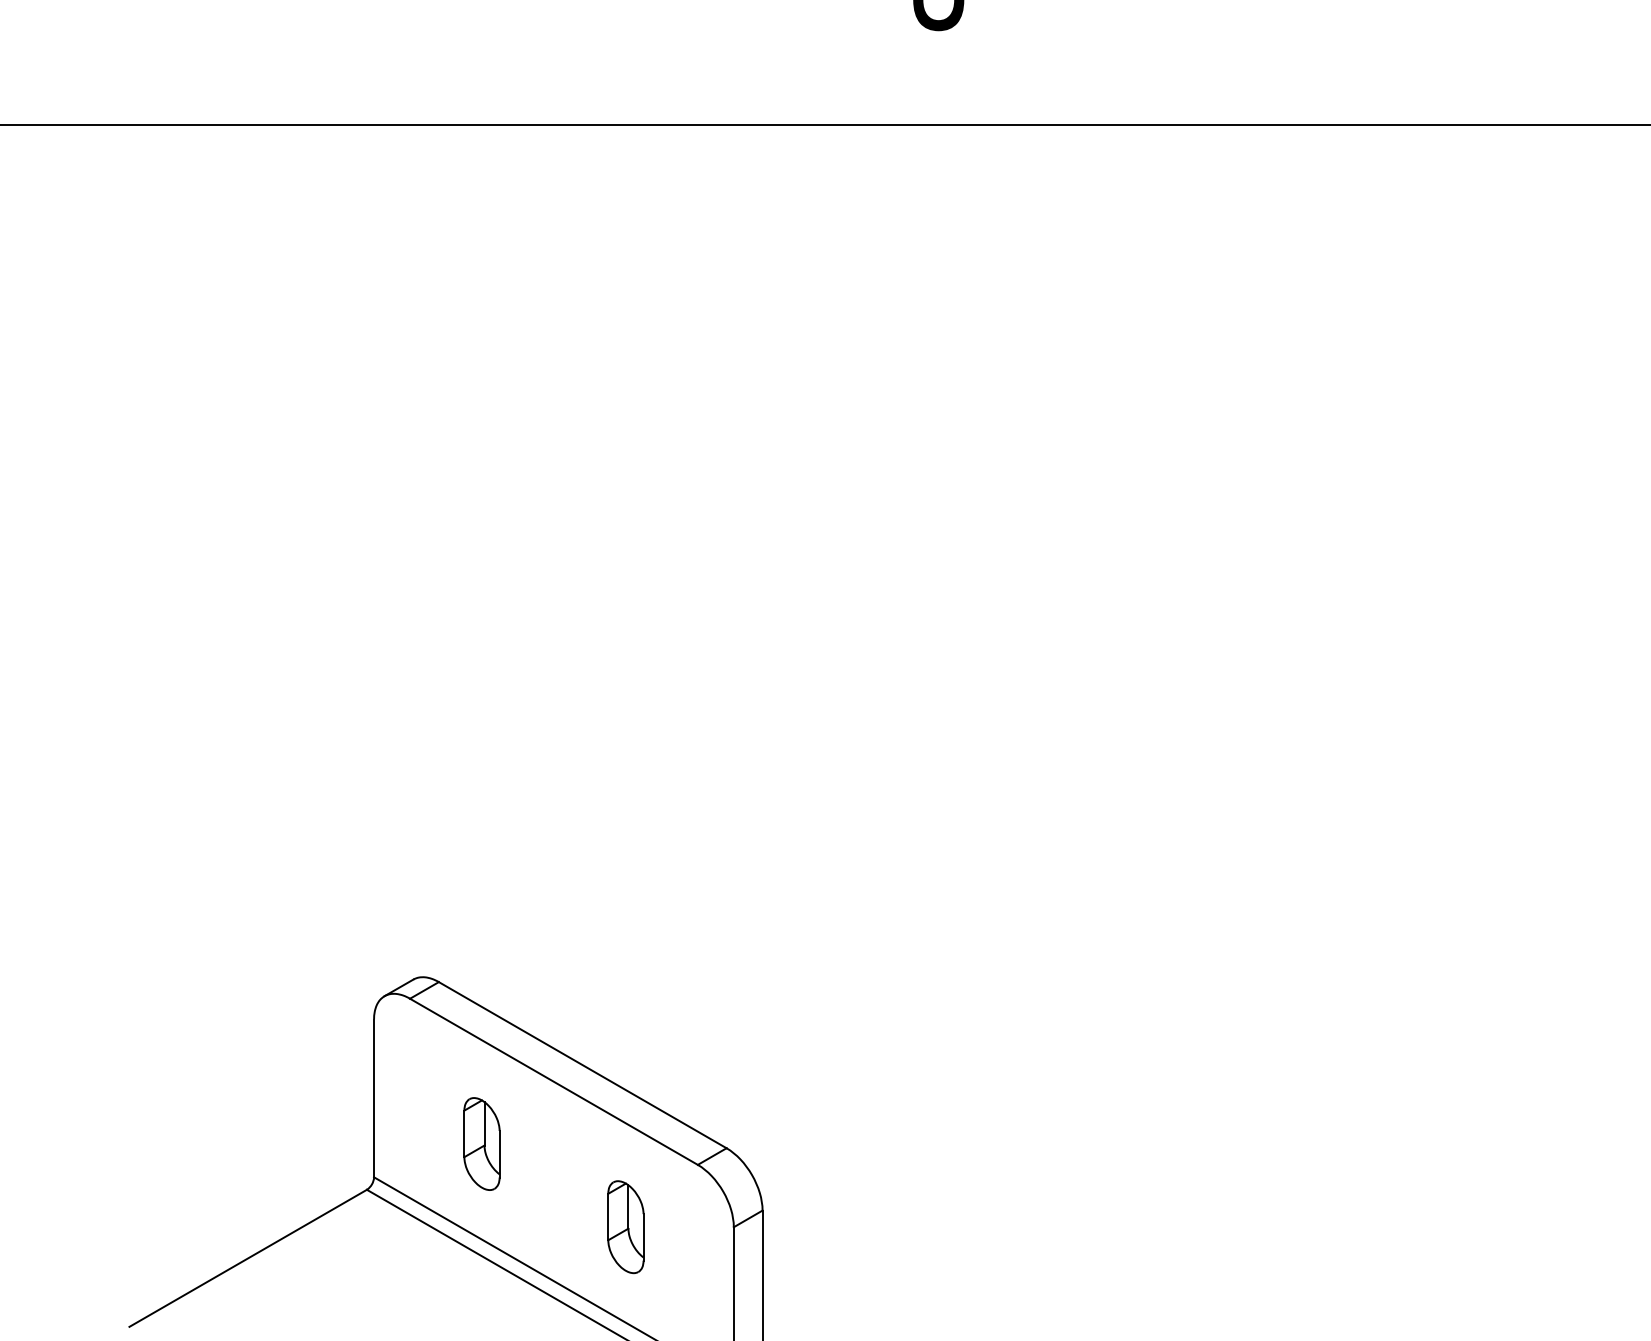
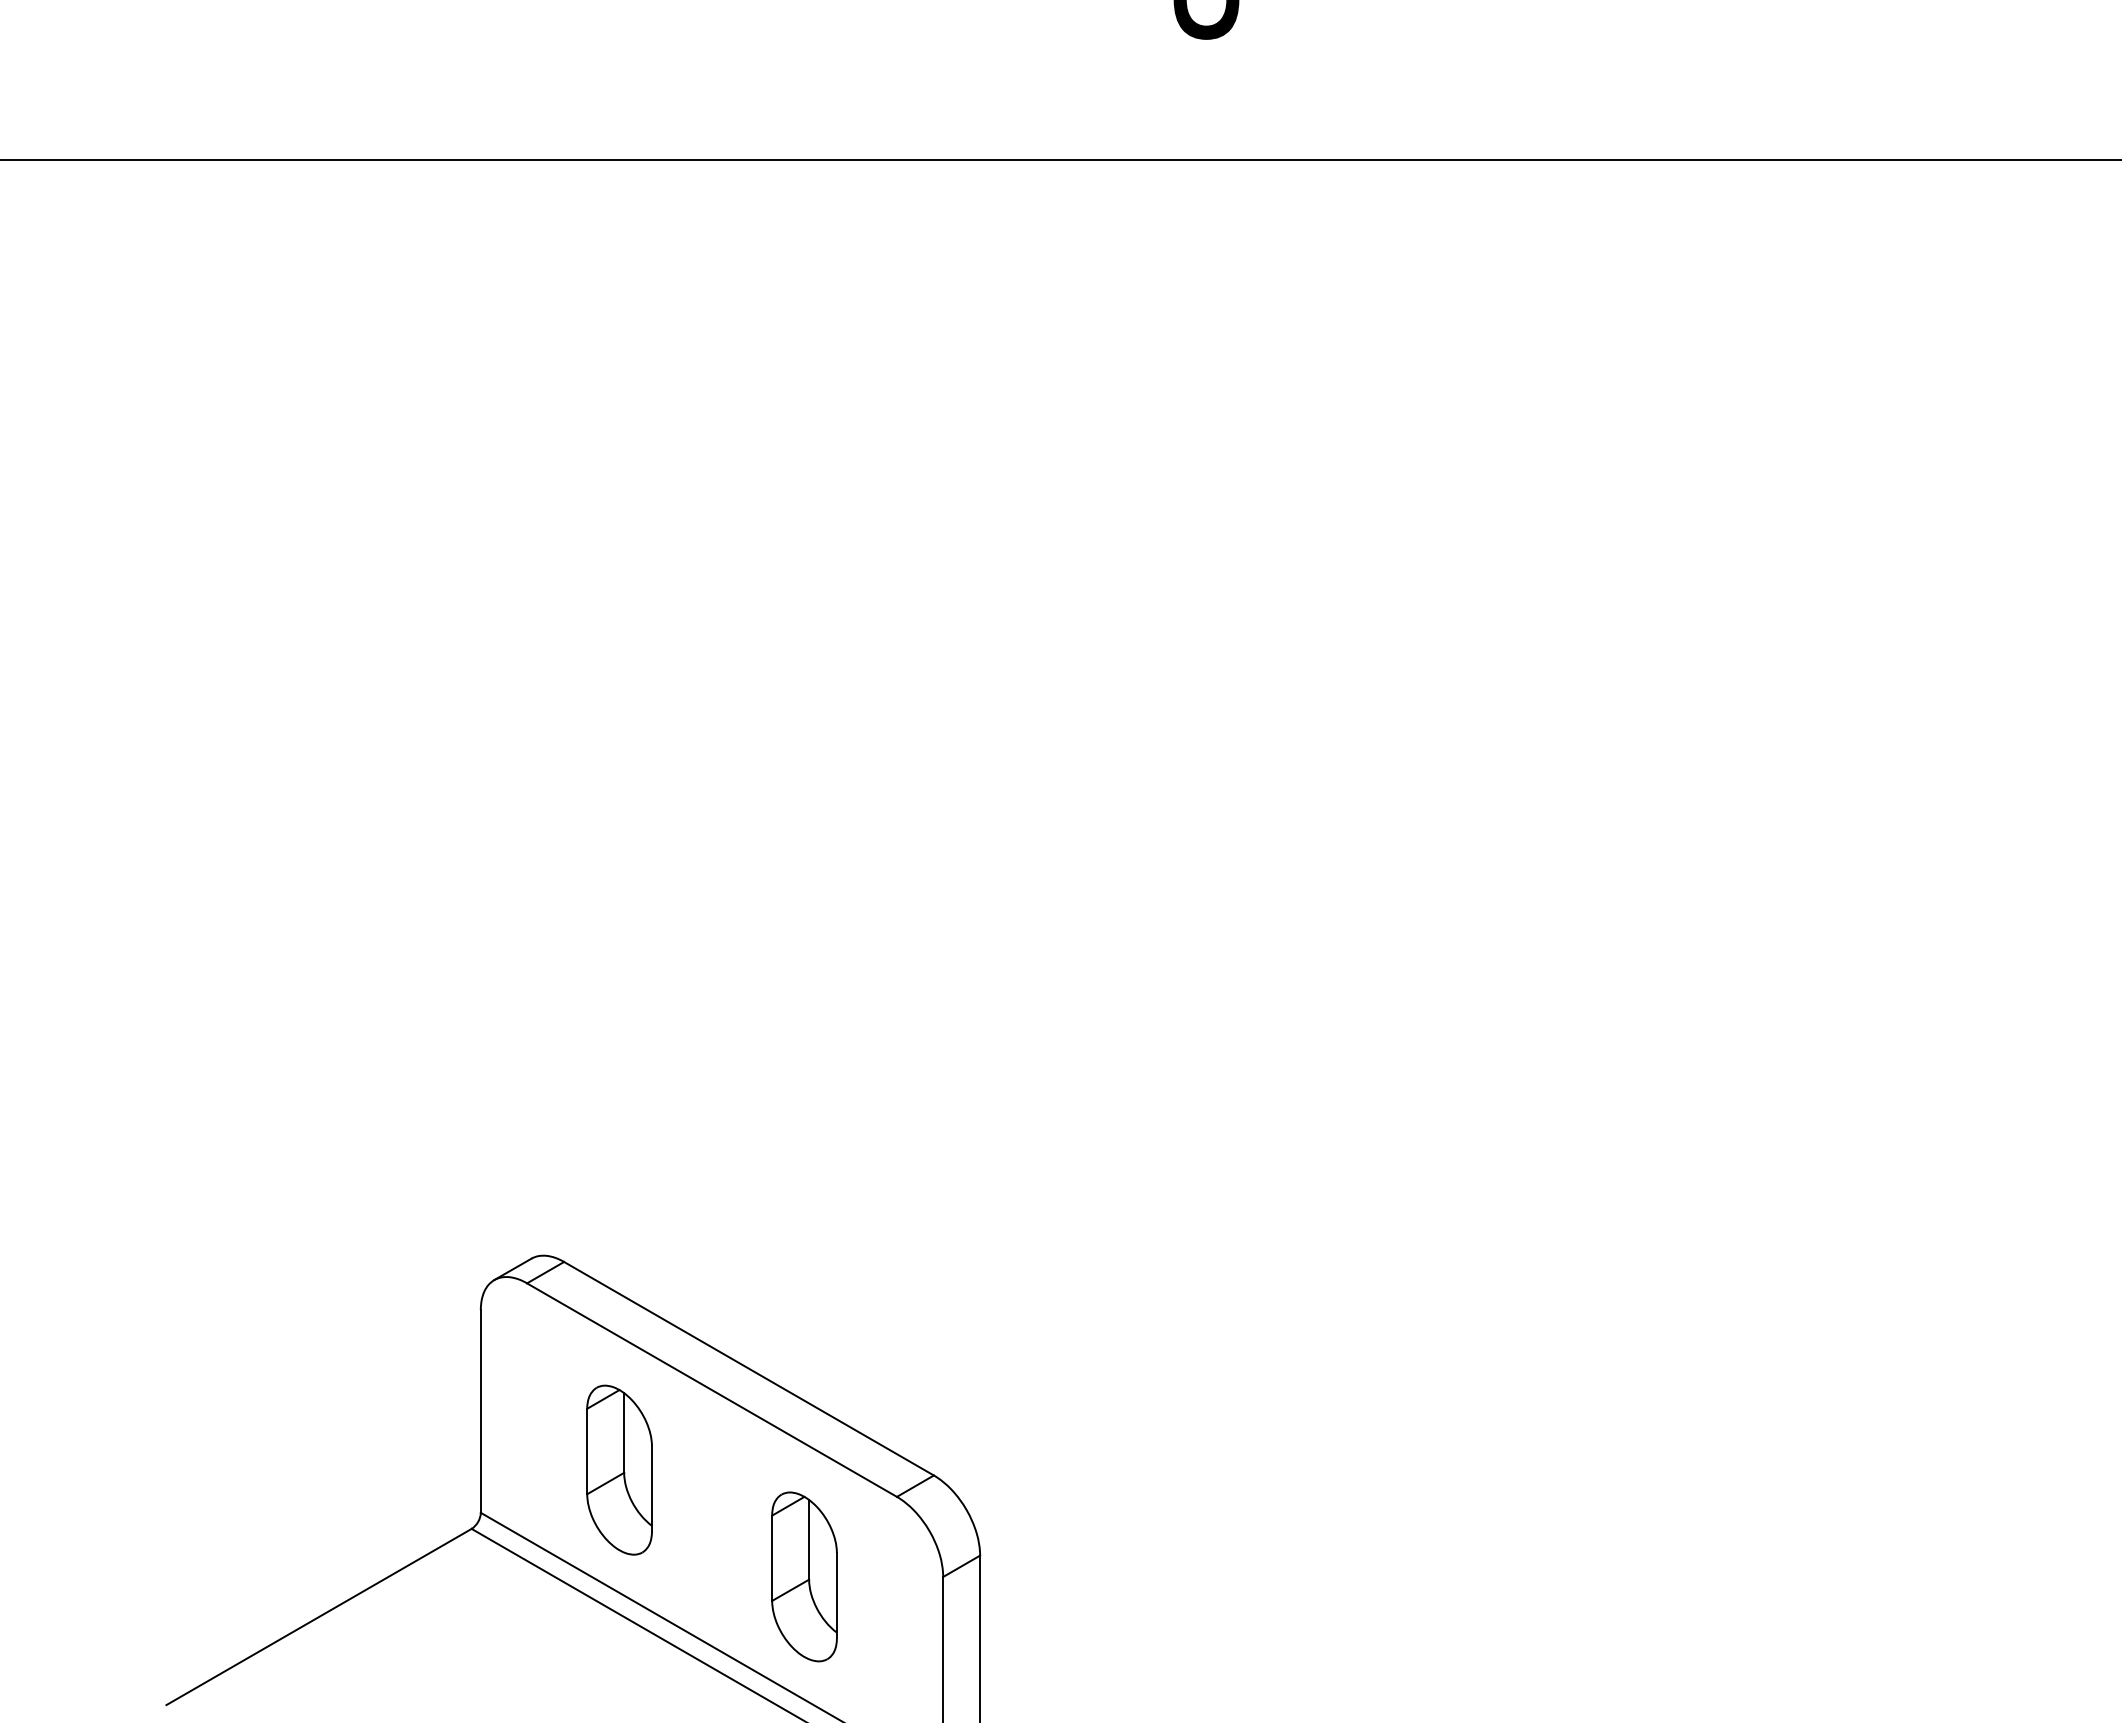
part: (481, 1143) -> (619, 1469), size x1.43
part: (625, 1226) -> (804, 1576), size x1.43

